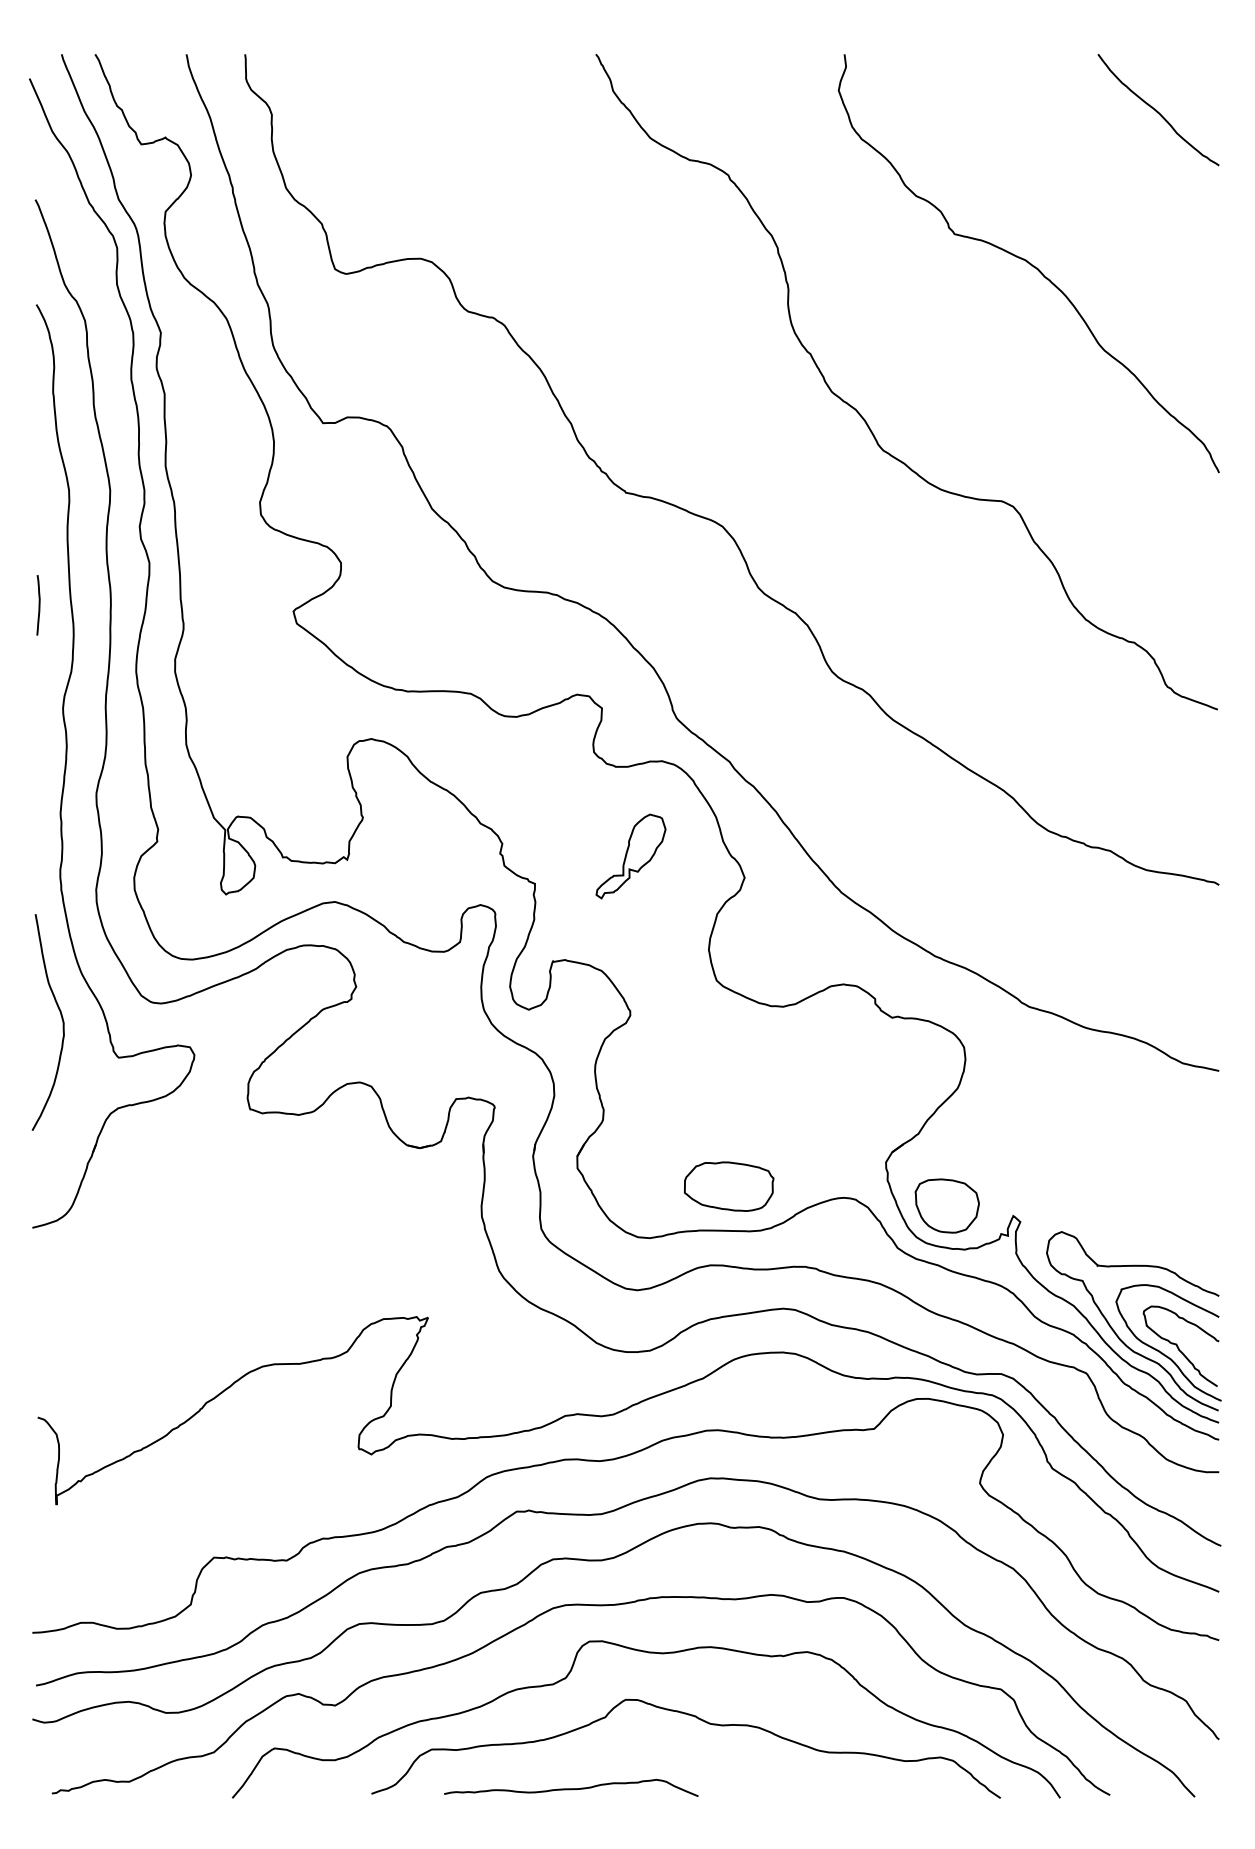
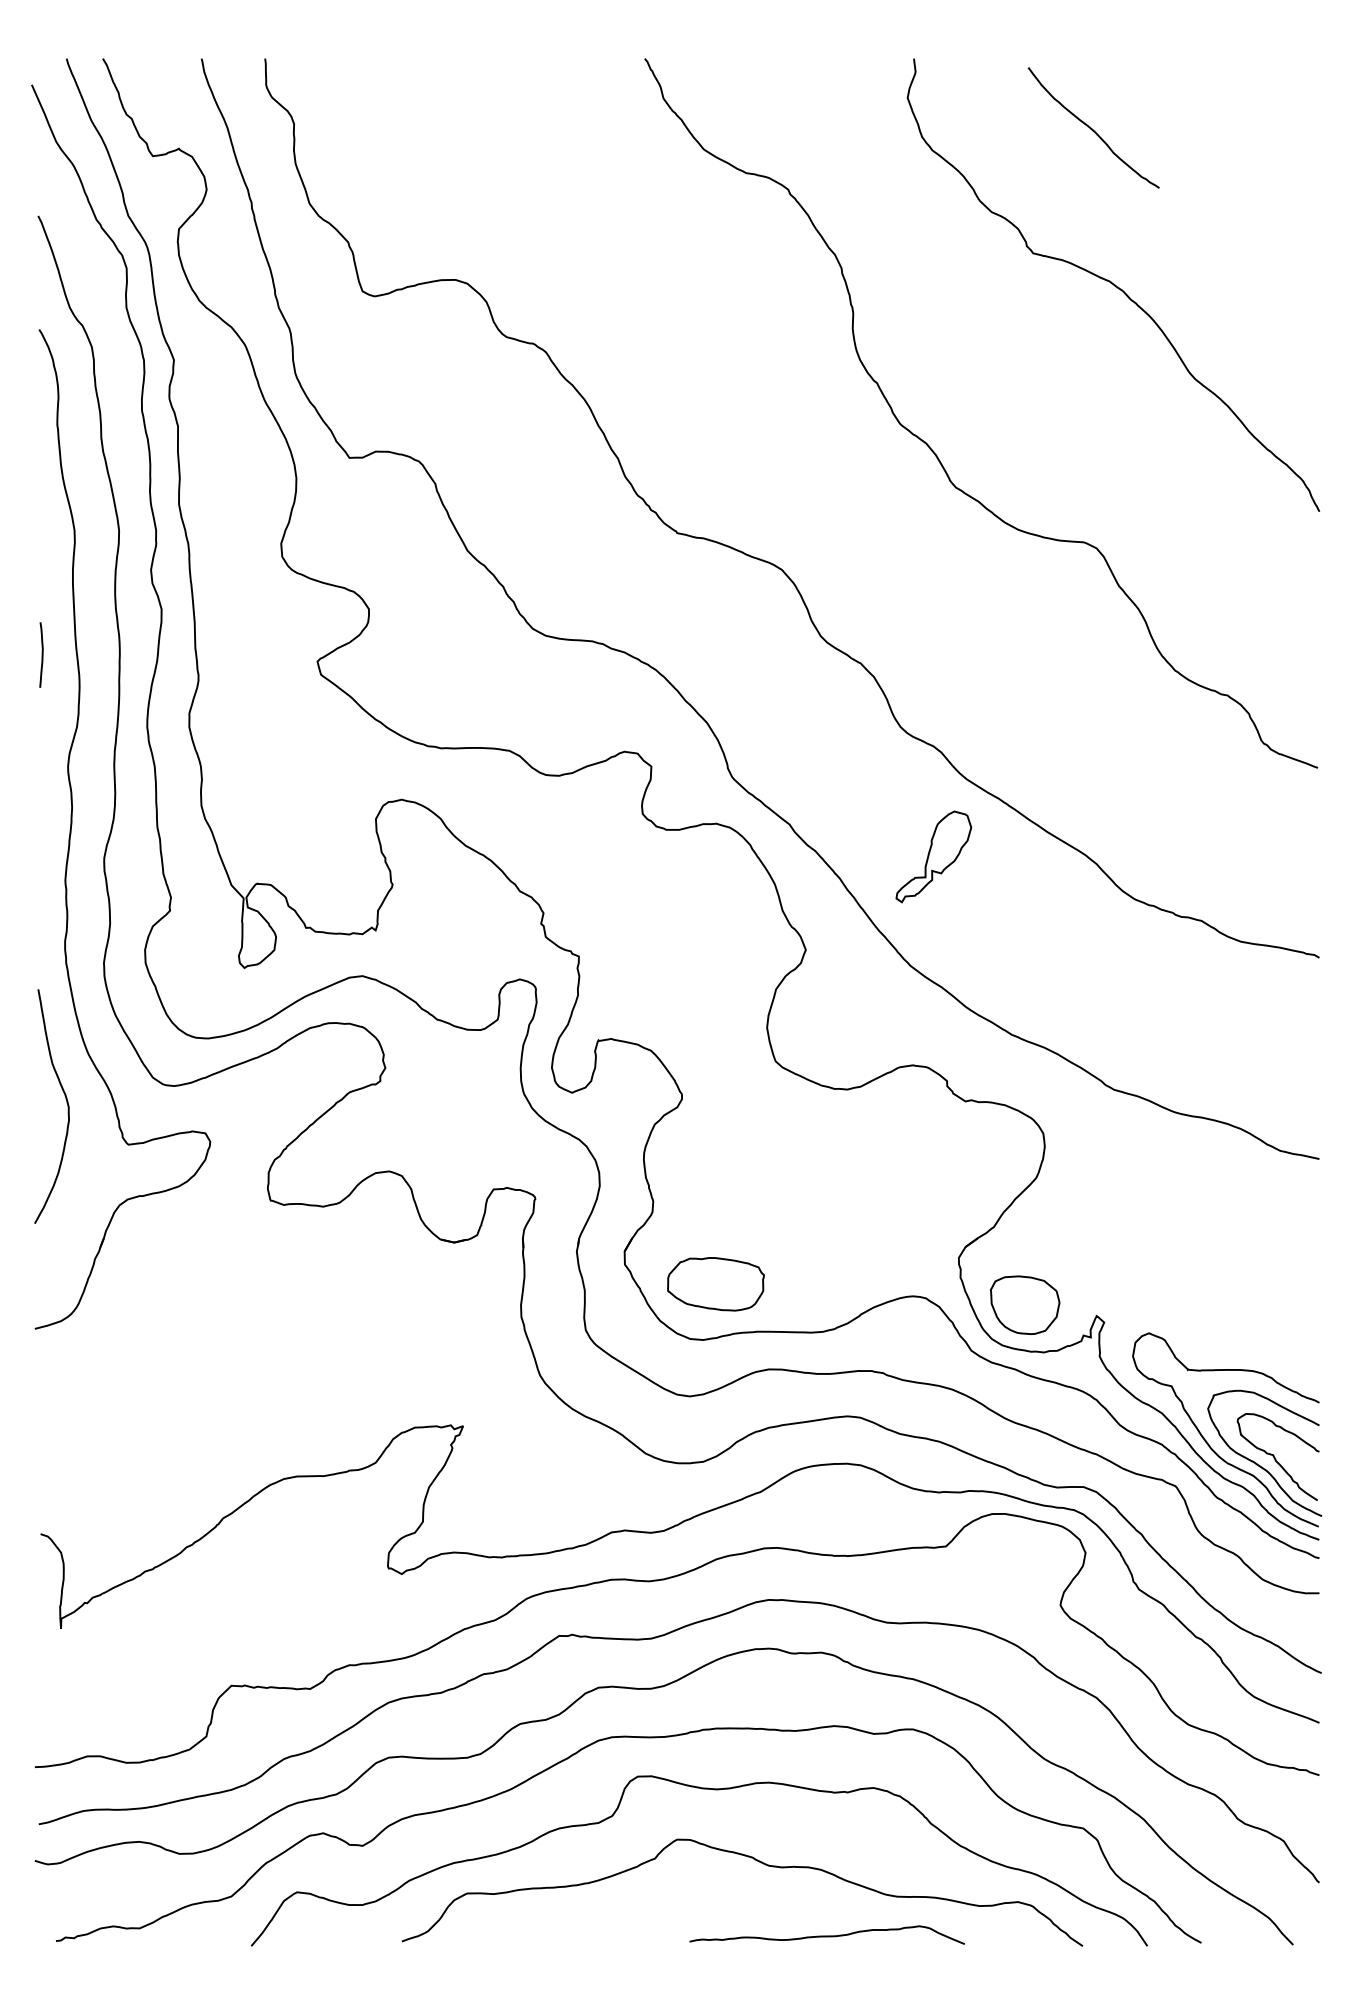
curve: (1157, 110) -> (1092, 128), moved
part: (630, 856) -> (933, 856), moved
part: (728, 1186) -> (715, 1284), moved
curve: (570, 1788) -> (826, 1935), moved

